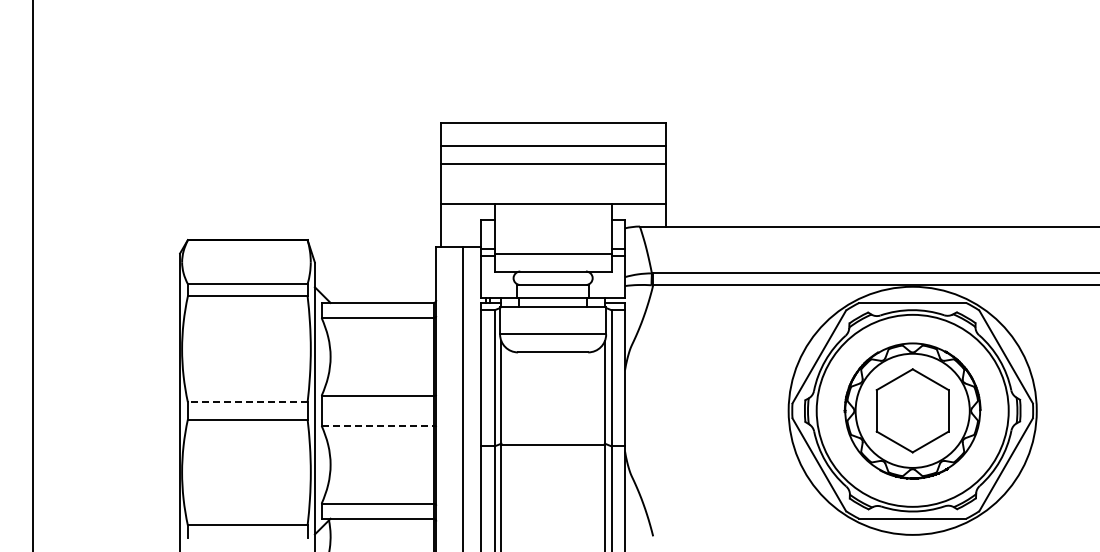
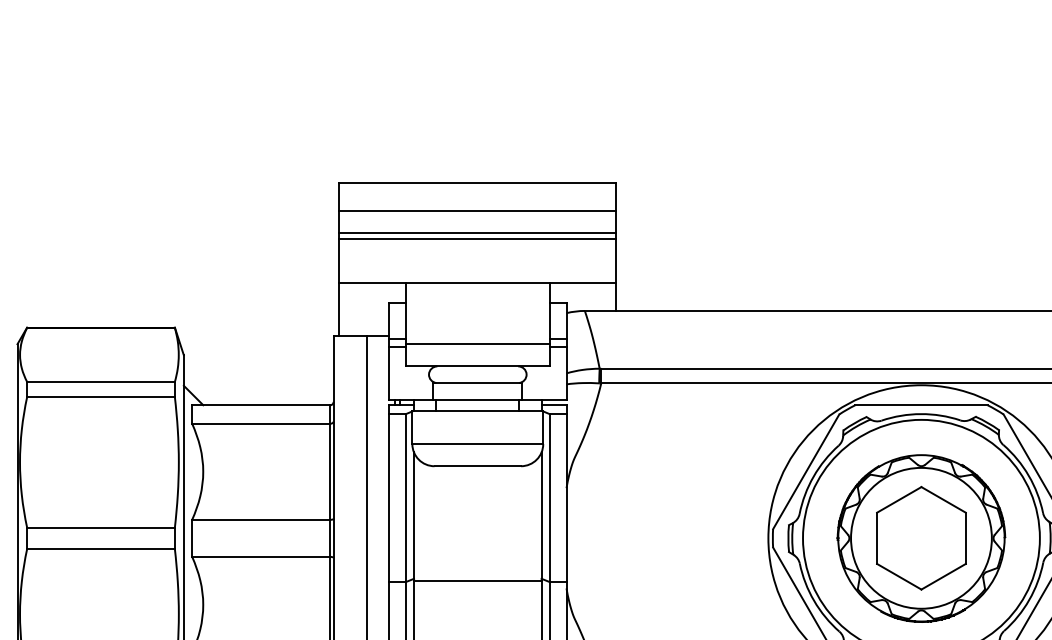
line: (552, 168) -> (477, 239), added
line: (247, 402) -> (100, 528), dashed -> solid
line: (377, 425) -> (261, 556), dashed -> solid

